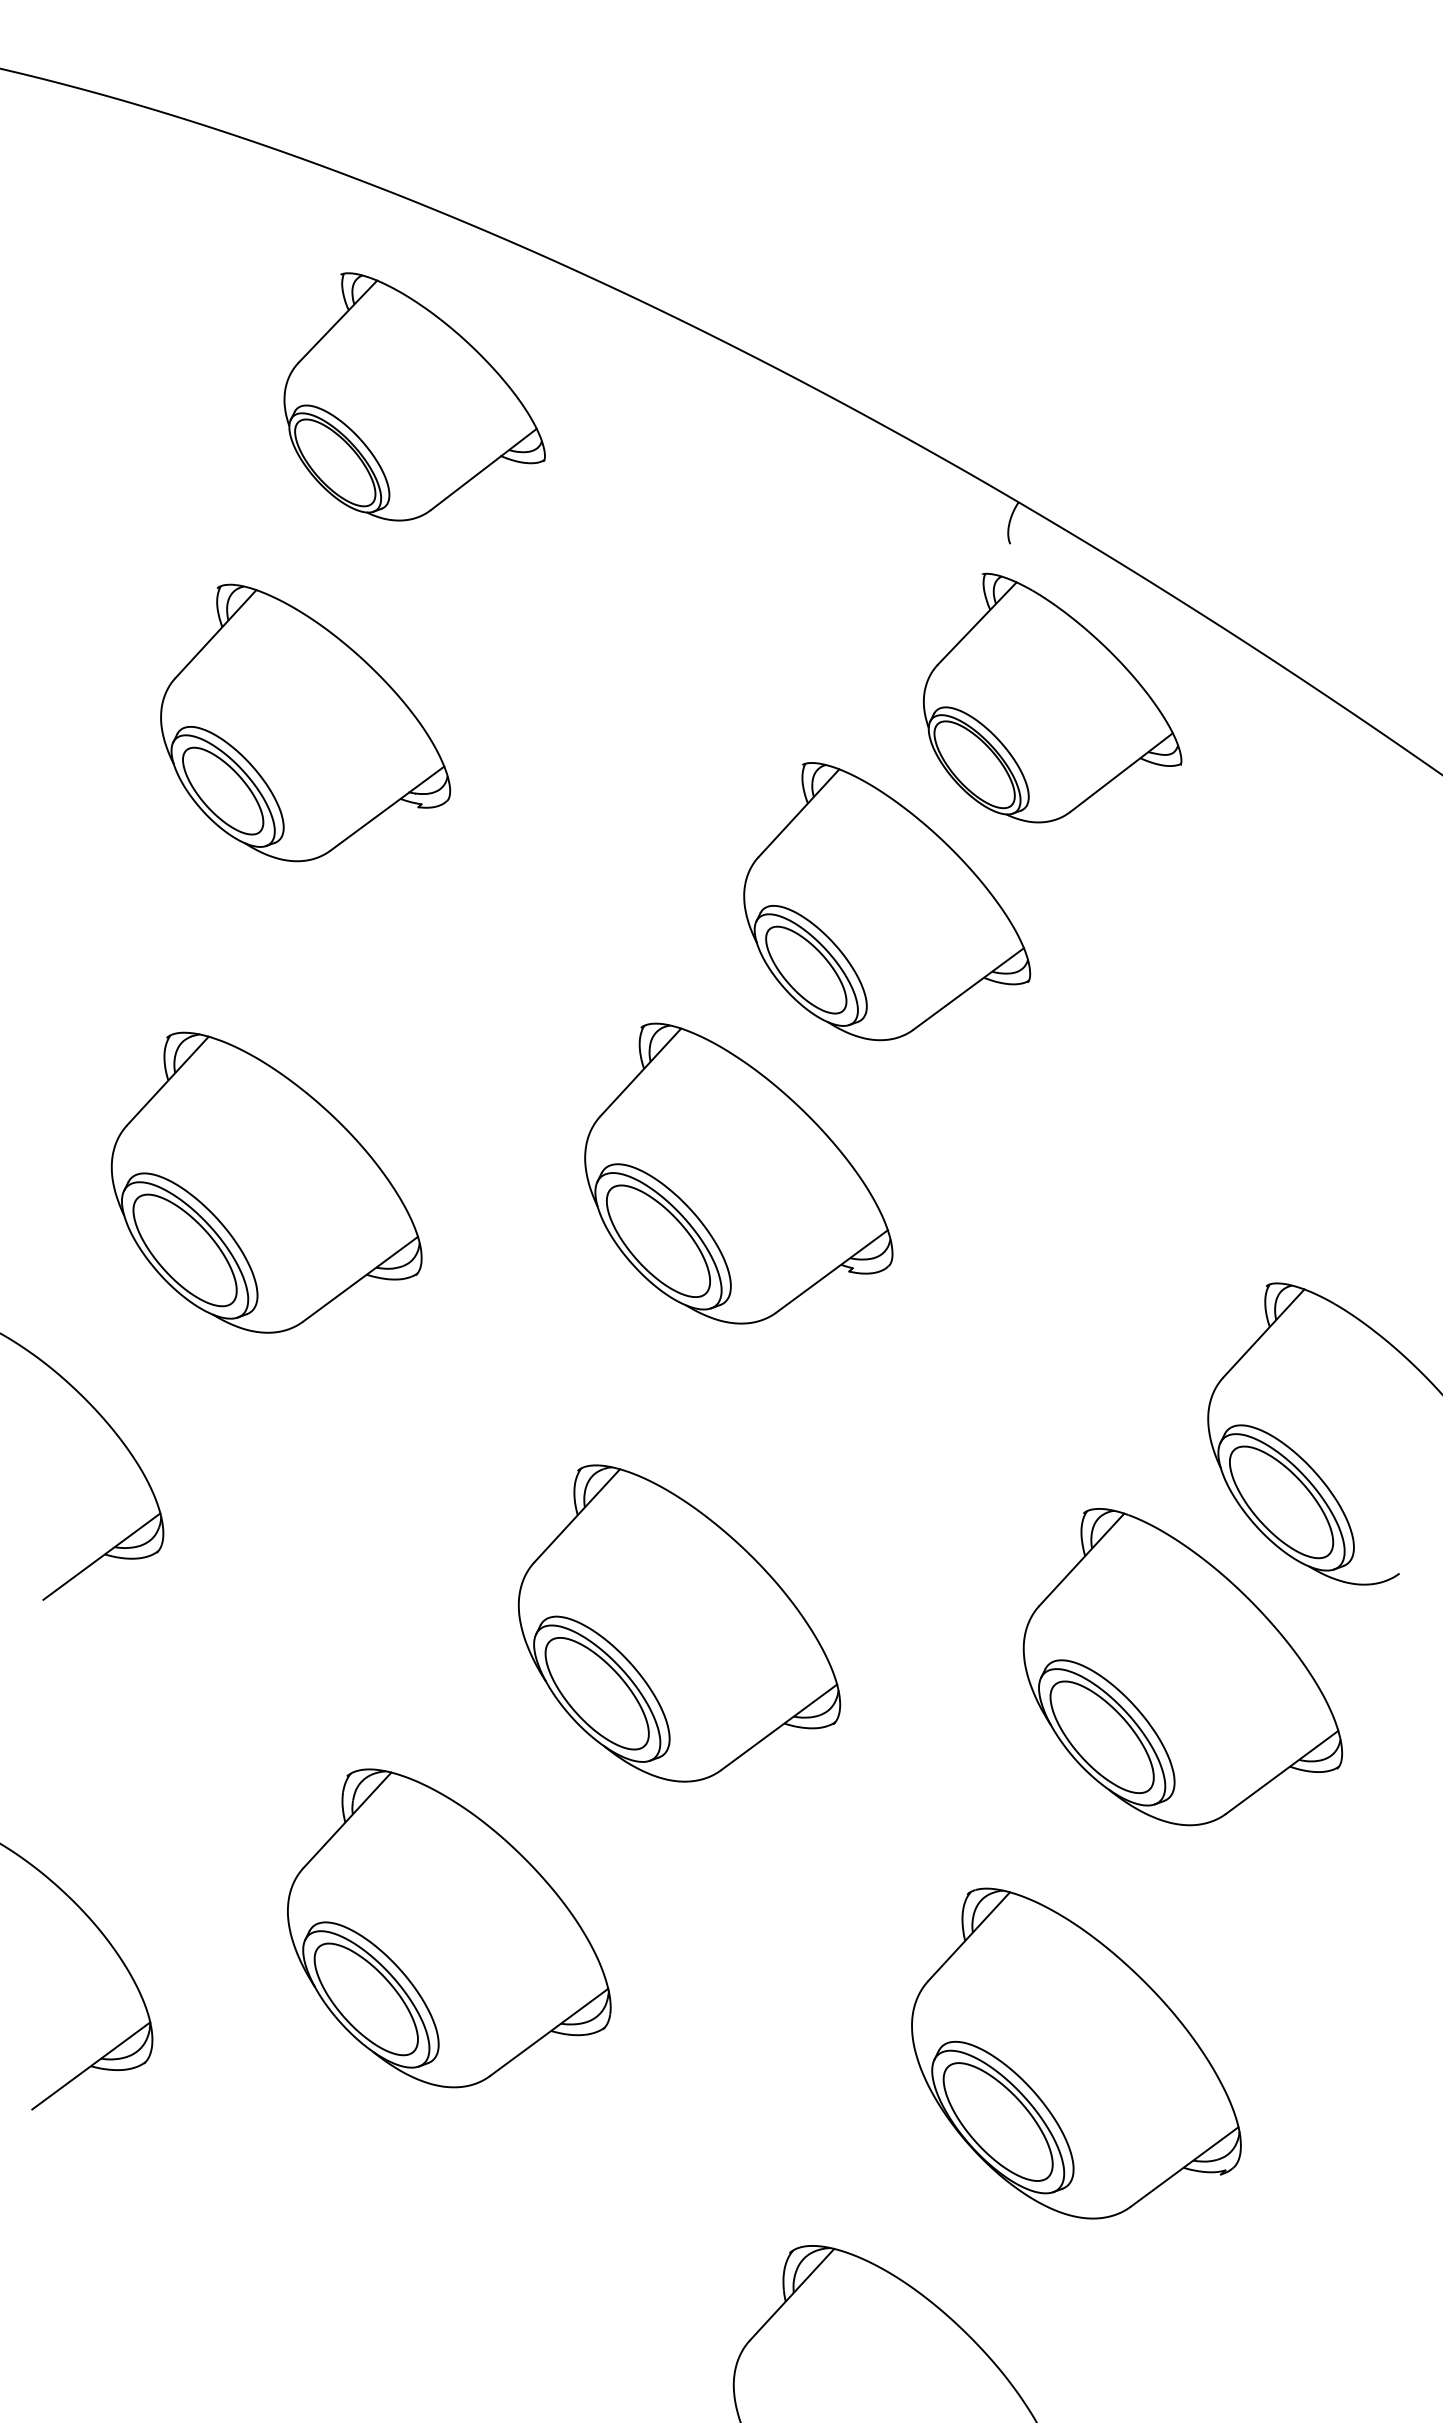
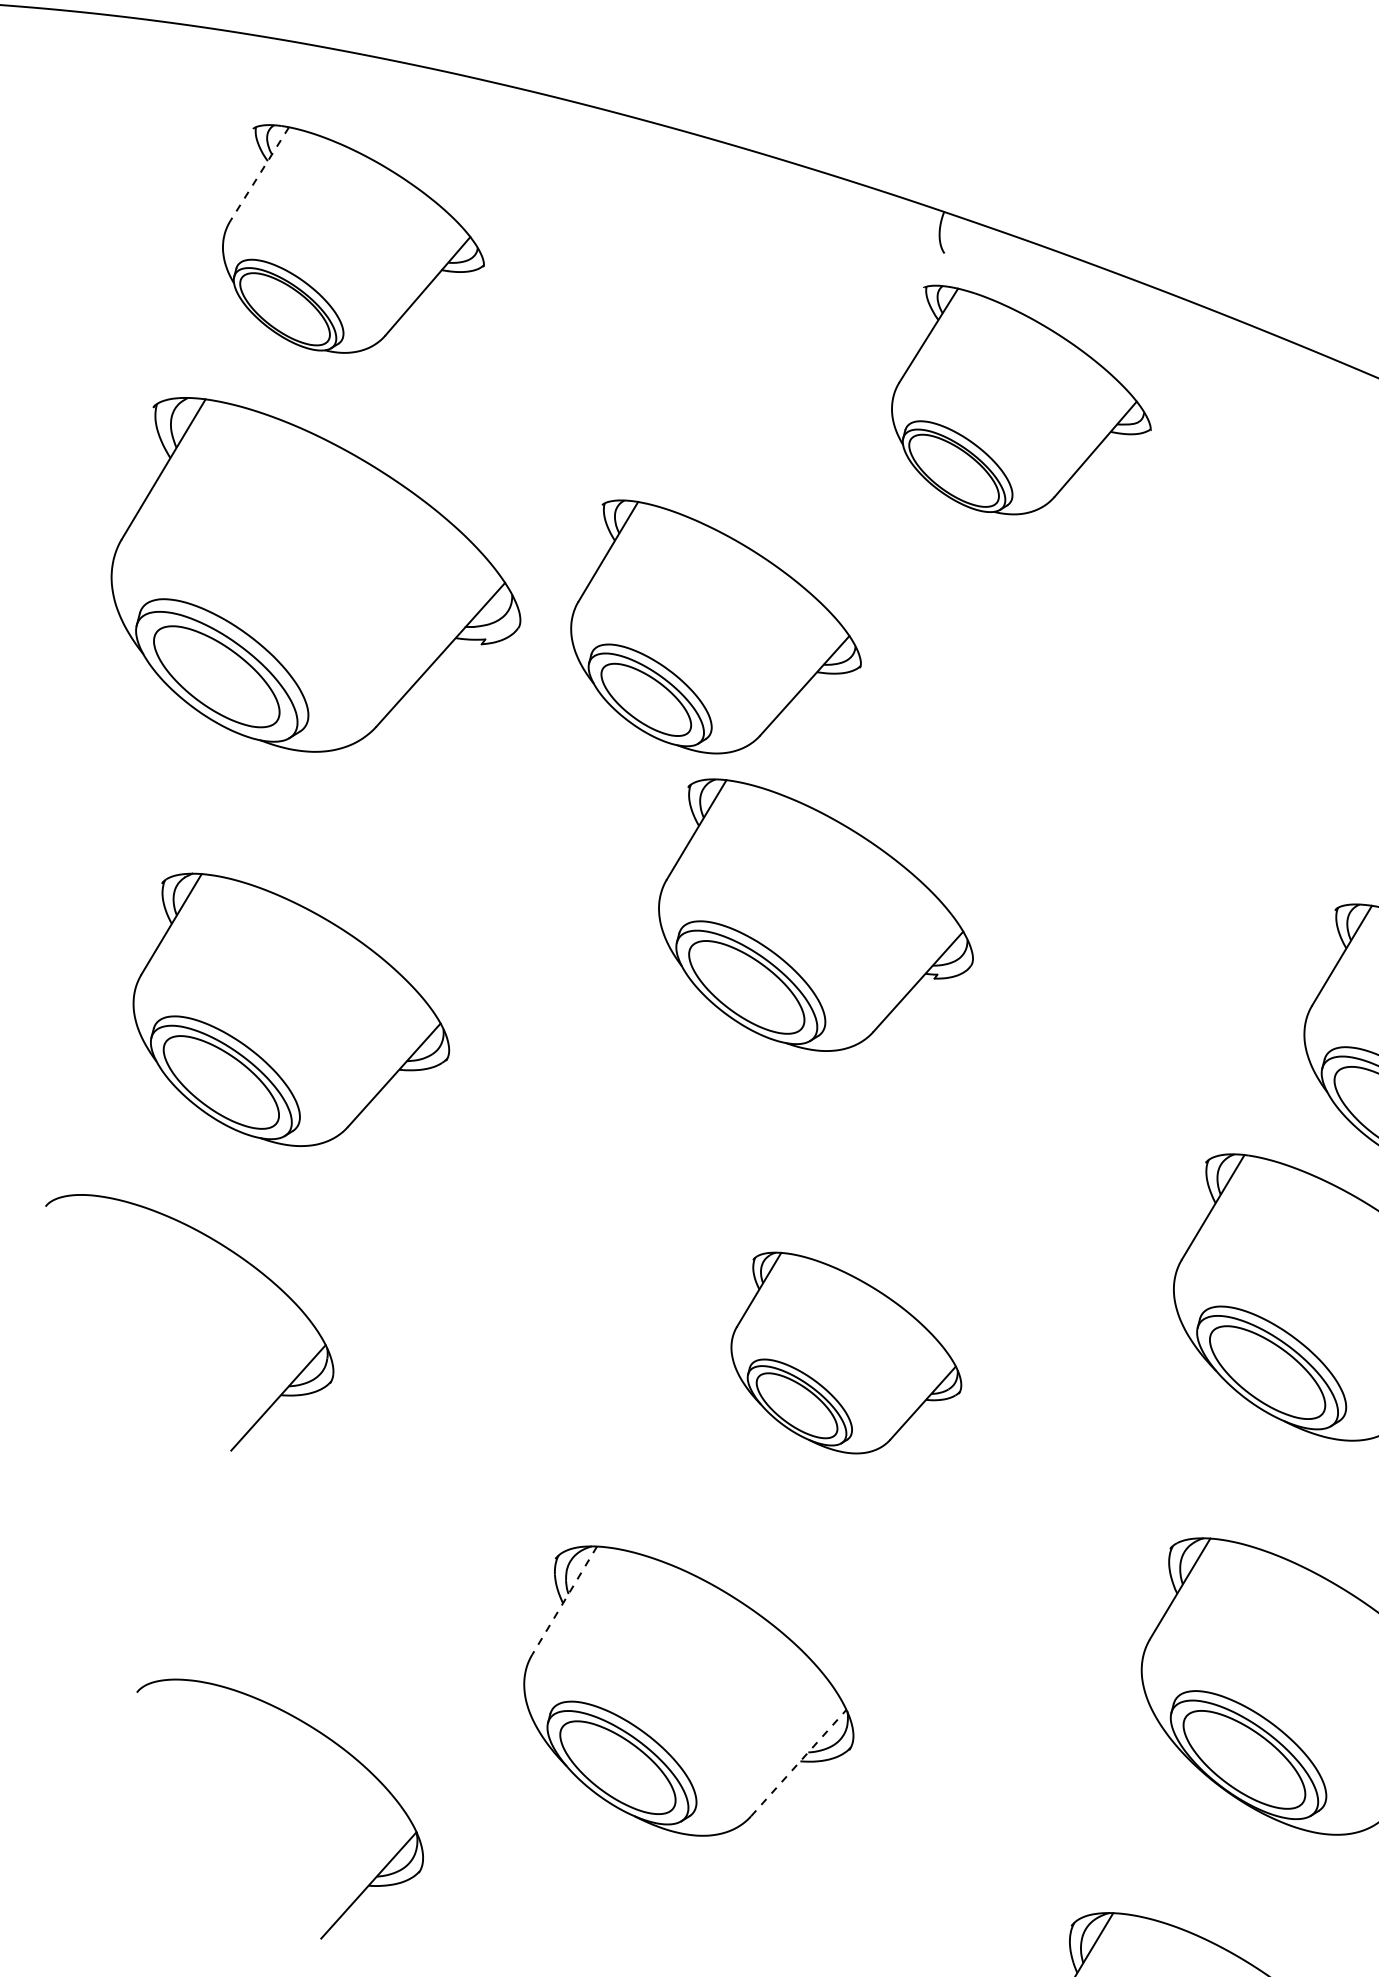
line: (337, 321) -> (259, 174), solid -> dashed
part: (305, 722) -> (307, 562), size x1.4
part: (887, 901) -> (710, 618), moved
part: (266, 1182) -> (285, 1001), moved
part: (679, 1623) -> (842, 1347), size x0.7
line: (347, 1820) -> (564, 1600), solid -> dashed
line: (549, 2032) -> (799, 1763), solid -> dashed

